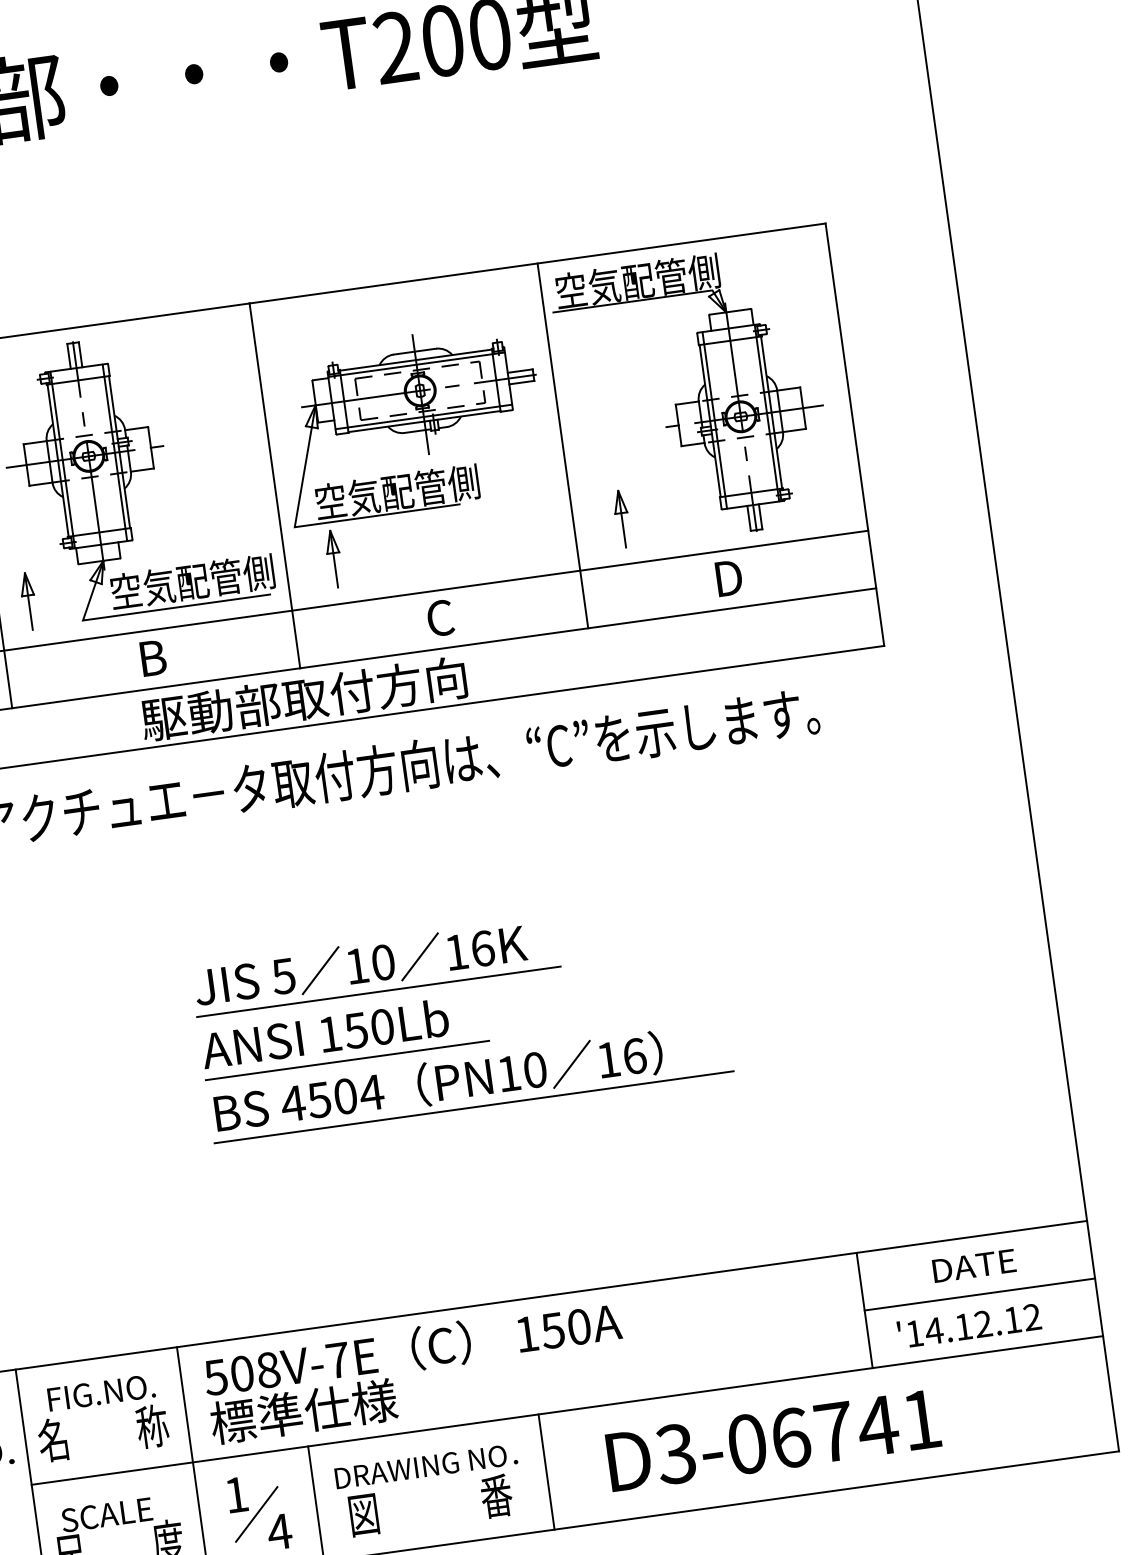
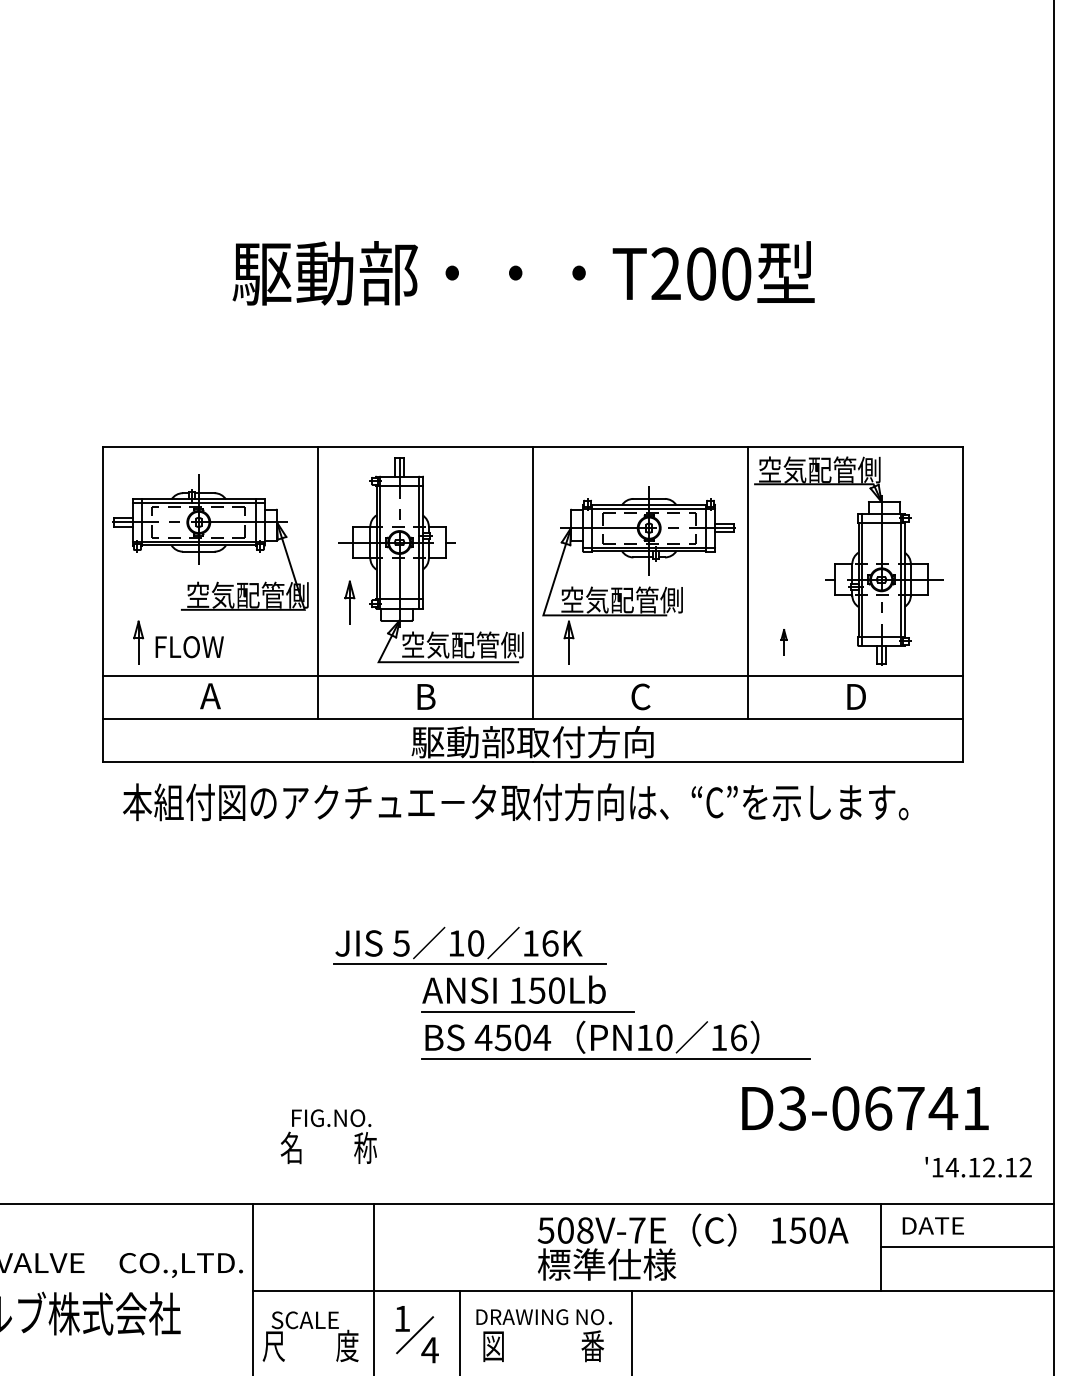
part: (621, 518) -> (783, 642), size x0.6
part: (28, 601) -> (349, 602), moved
part: (375, 966) -> (469, 945), moved
text: (973, 1265) -> (932, 1225), moved
text: (969, 1326) -> (978, 1167), moved
text: (414, 1371) -> (692, 1246), moved
text: (100, 1417) -> (328, 1136), moved
text: (773, 1440) -> (865, 1108), moved

